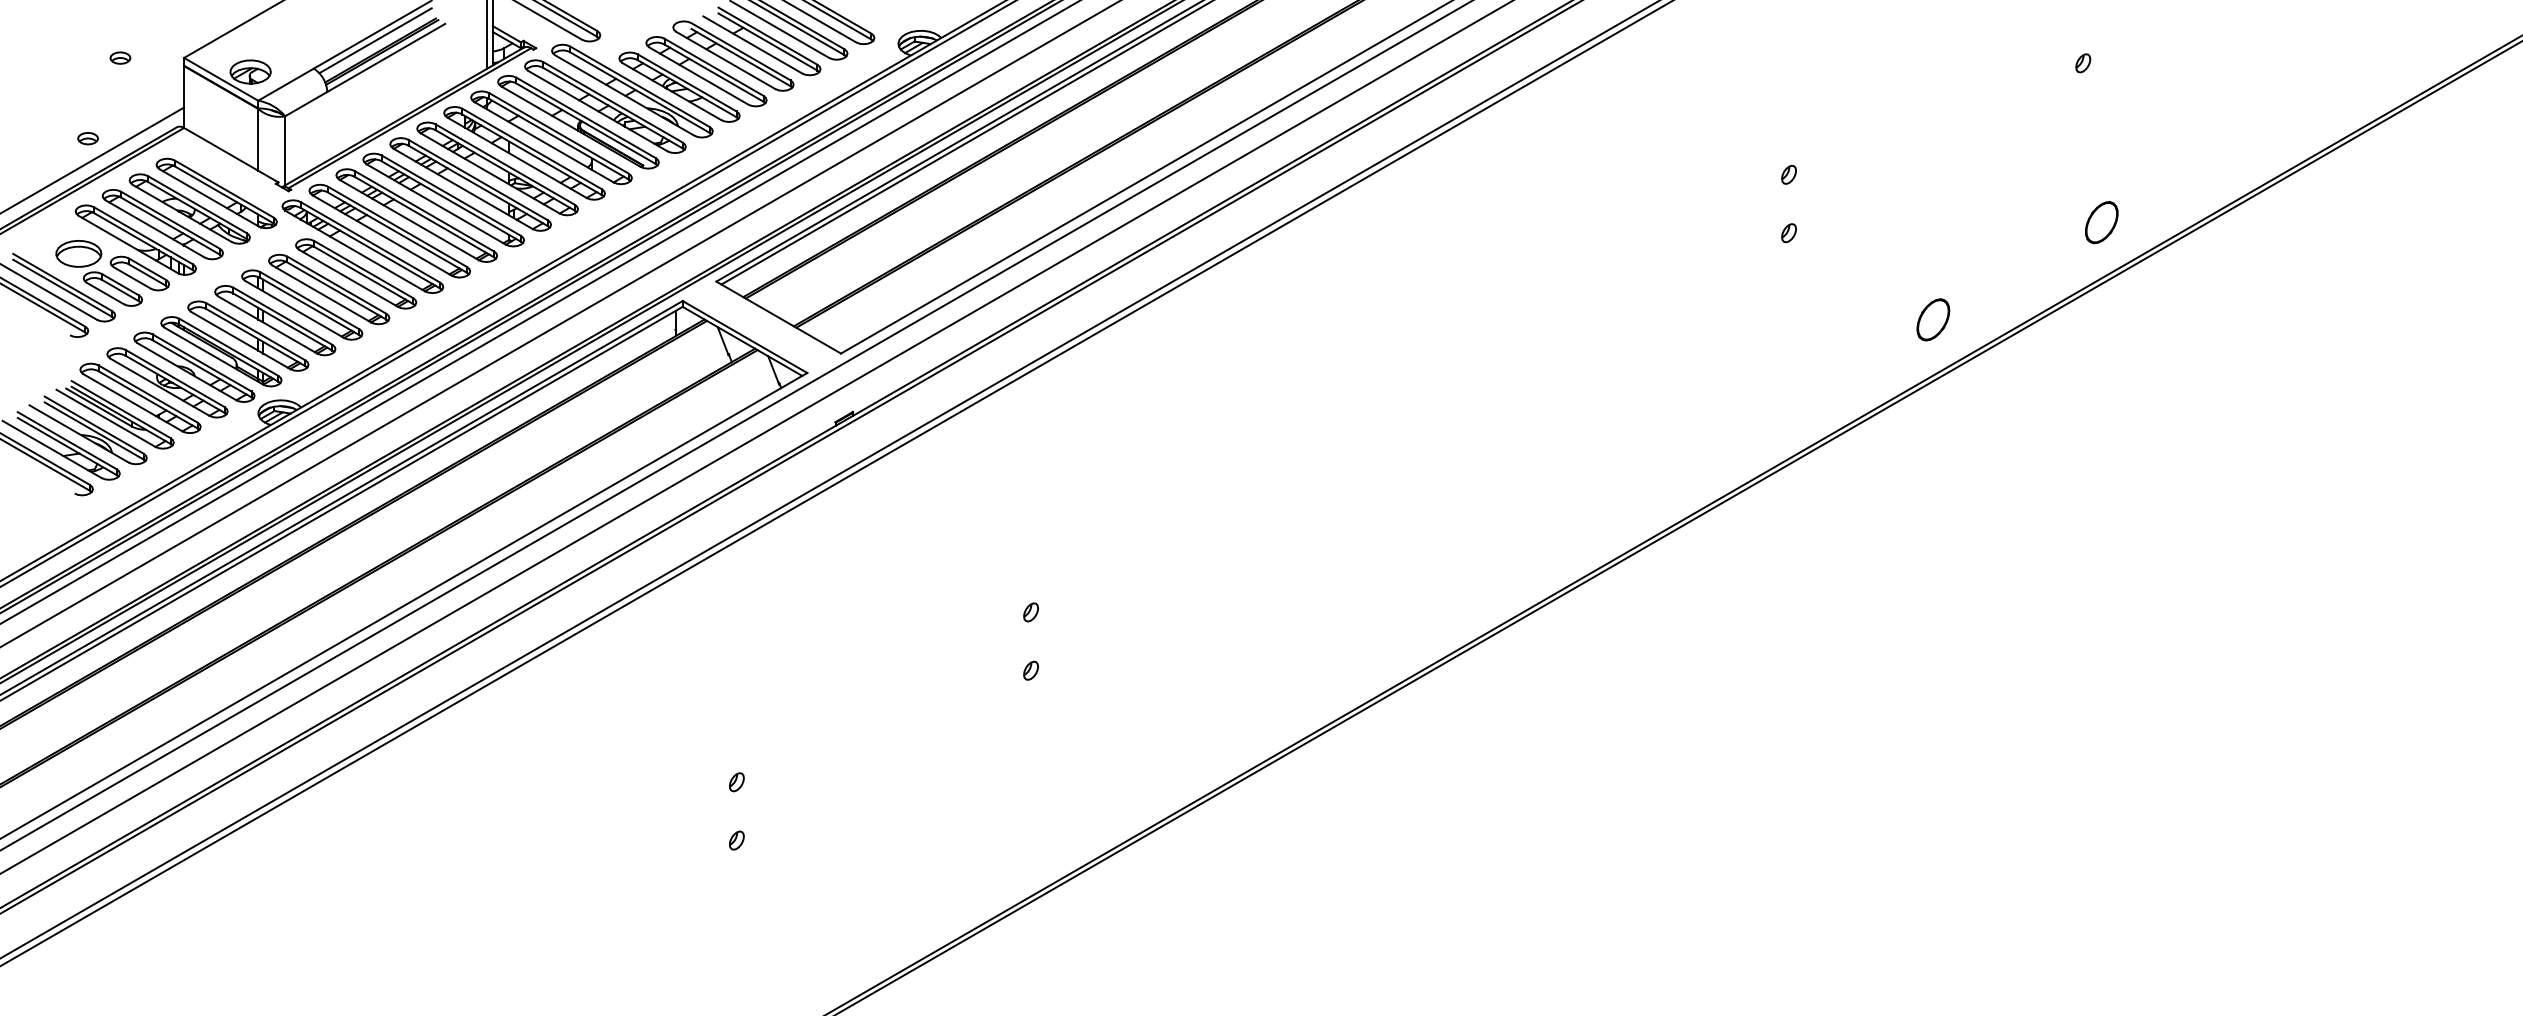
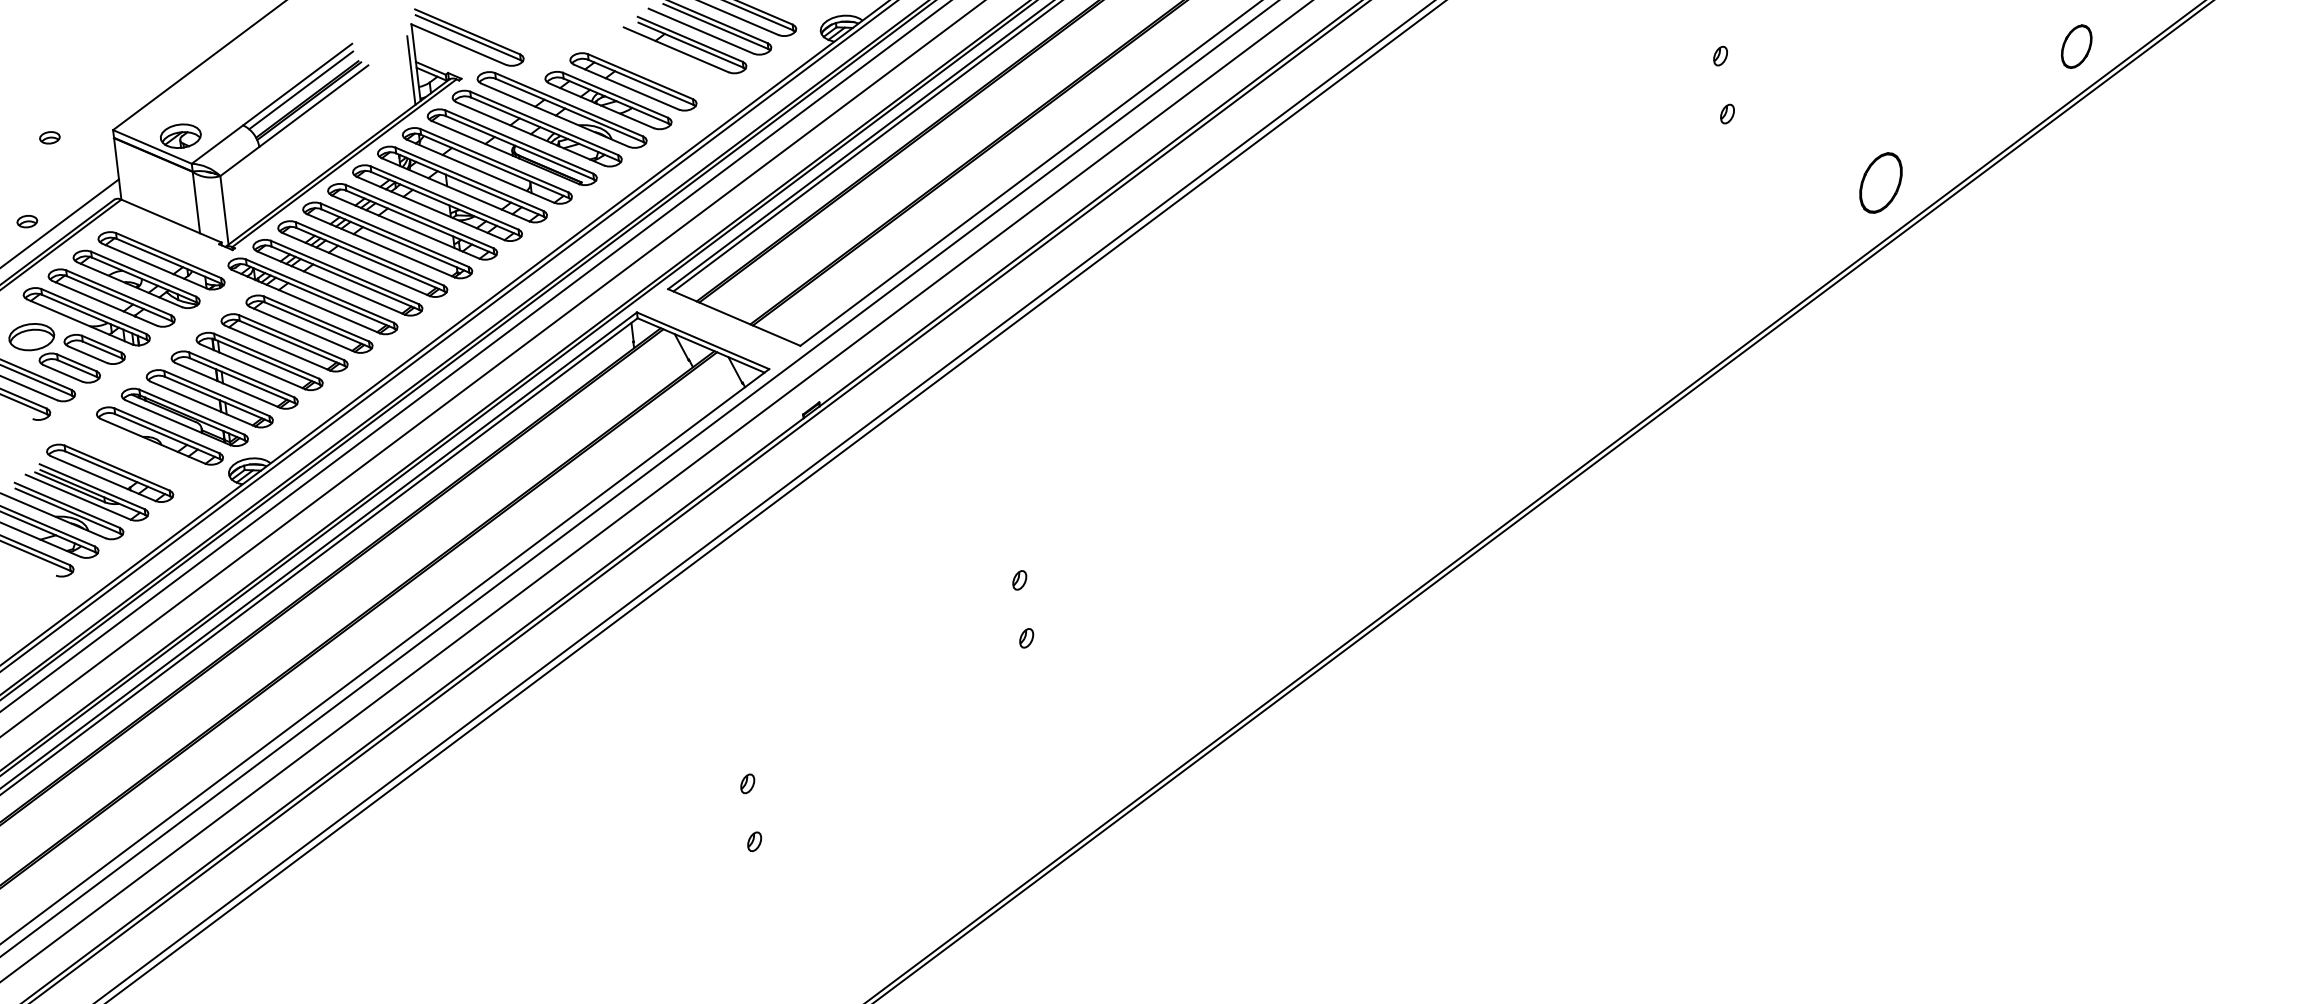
part: (733, 55) -> (658, 62), removed
part: (2101, 222) -> (2076, 46), moved
part: (1933, 319) -> (1881, 182), size x1.4
part: (167, 382) -> (135, 454), removed

